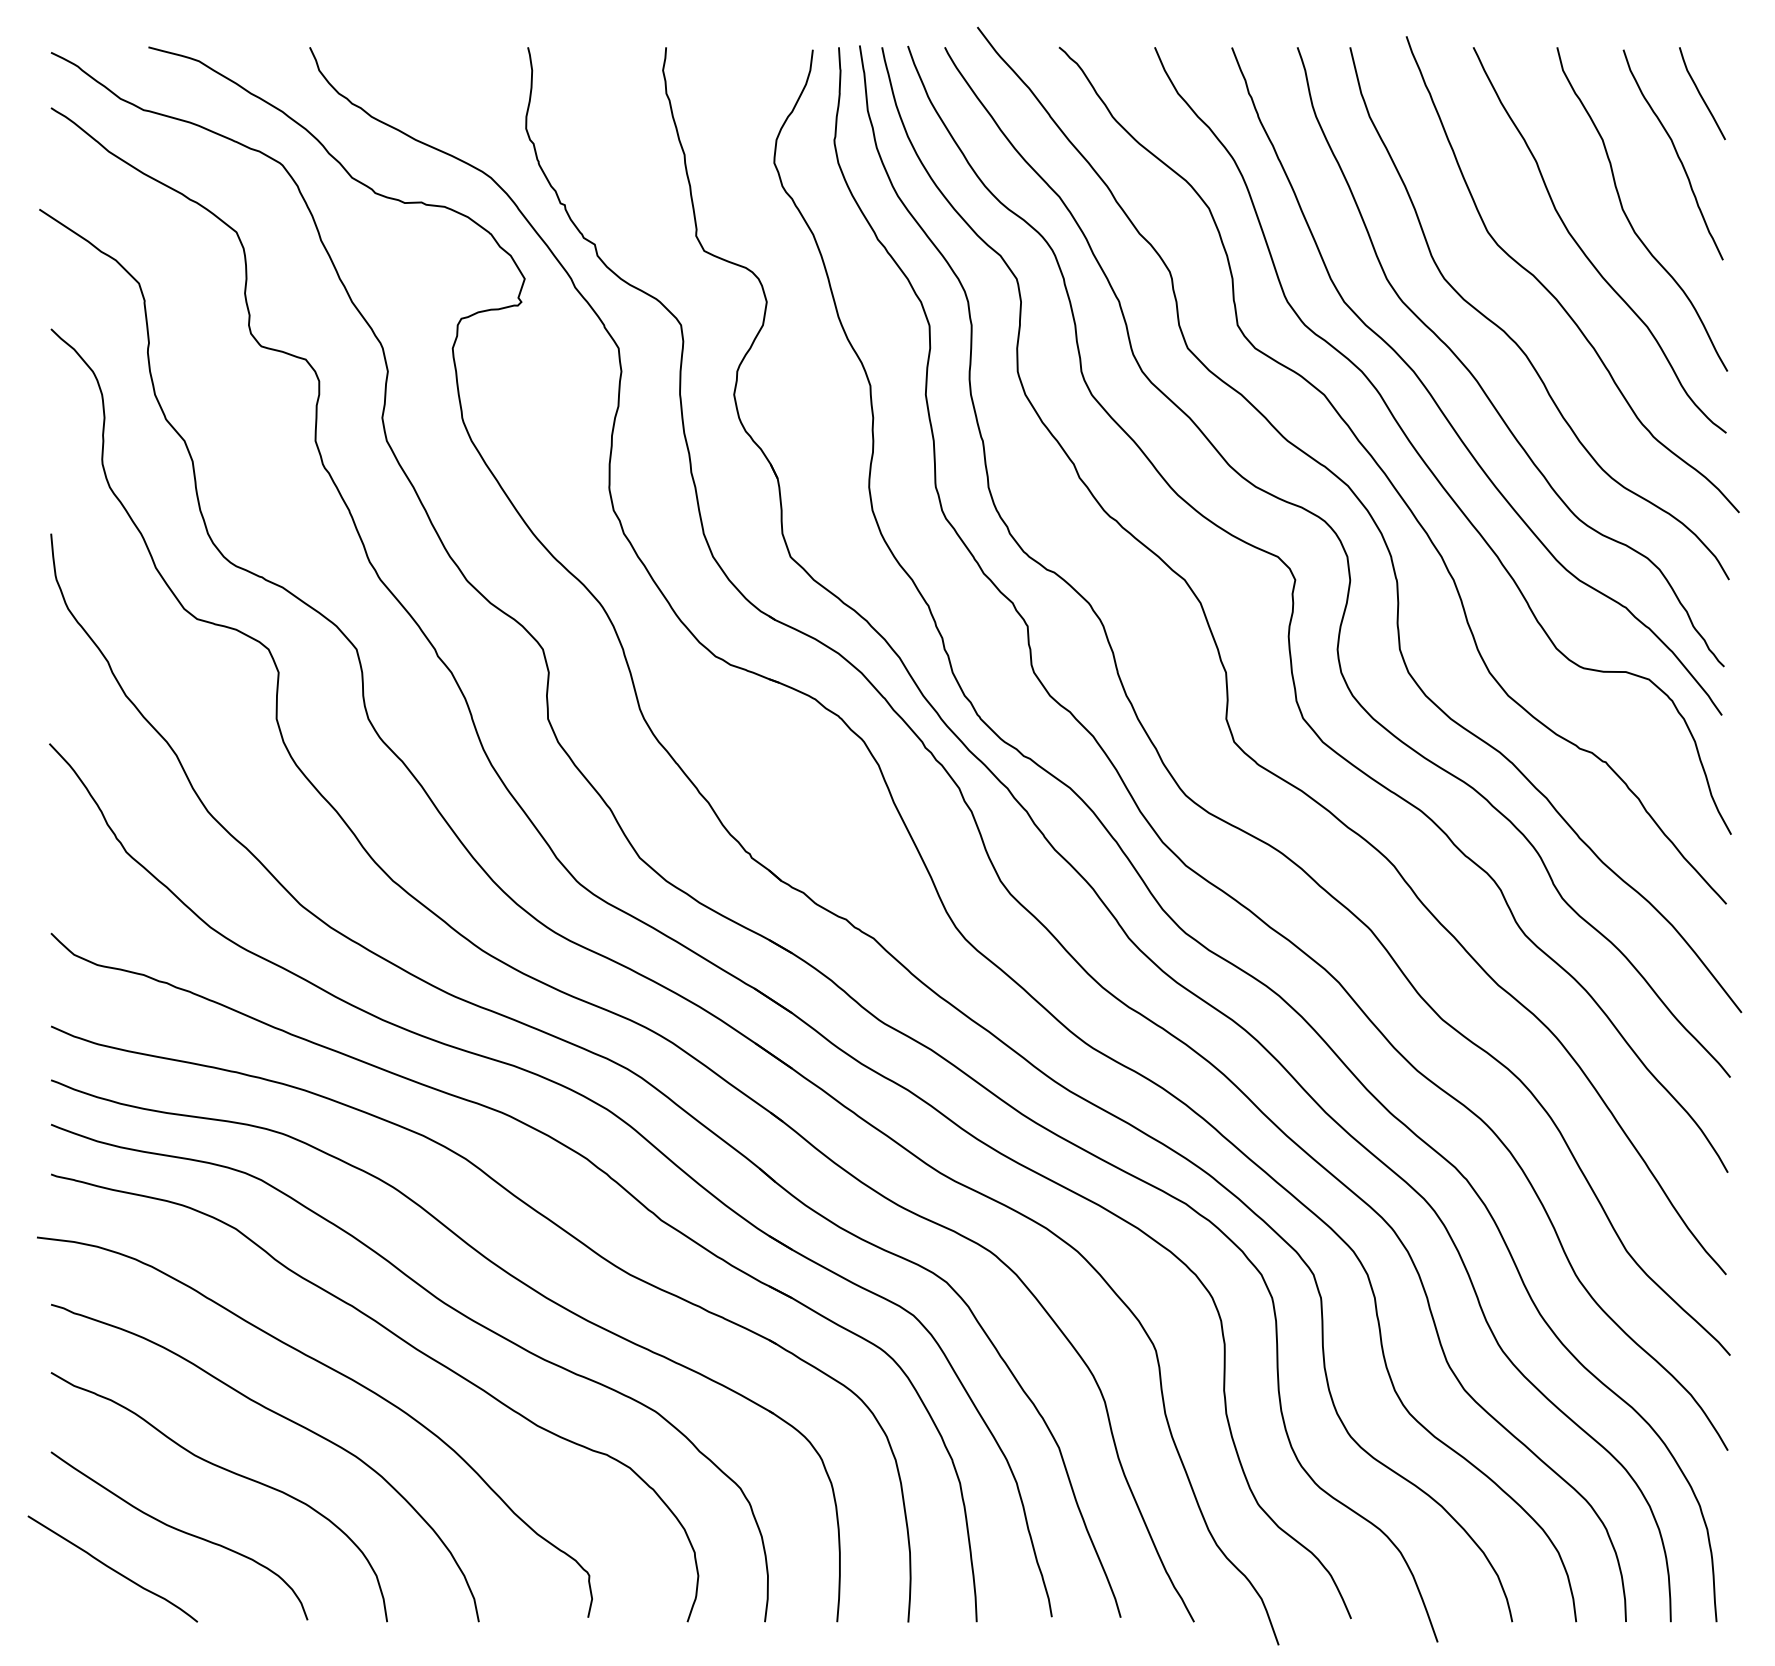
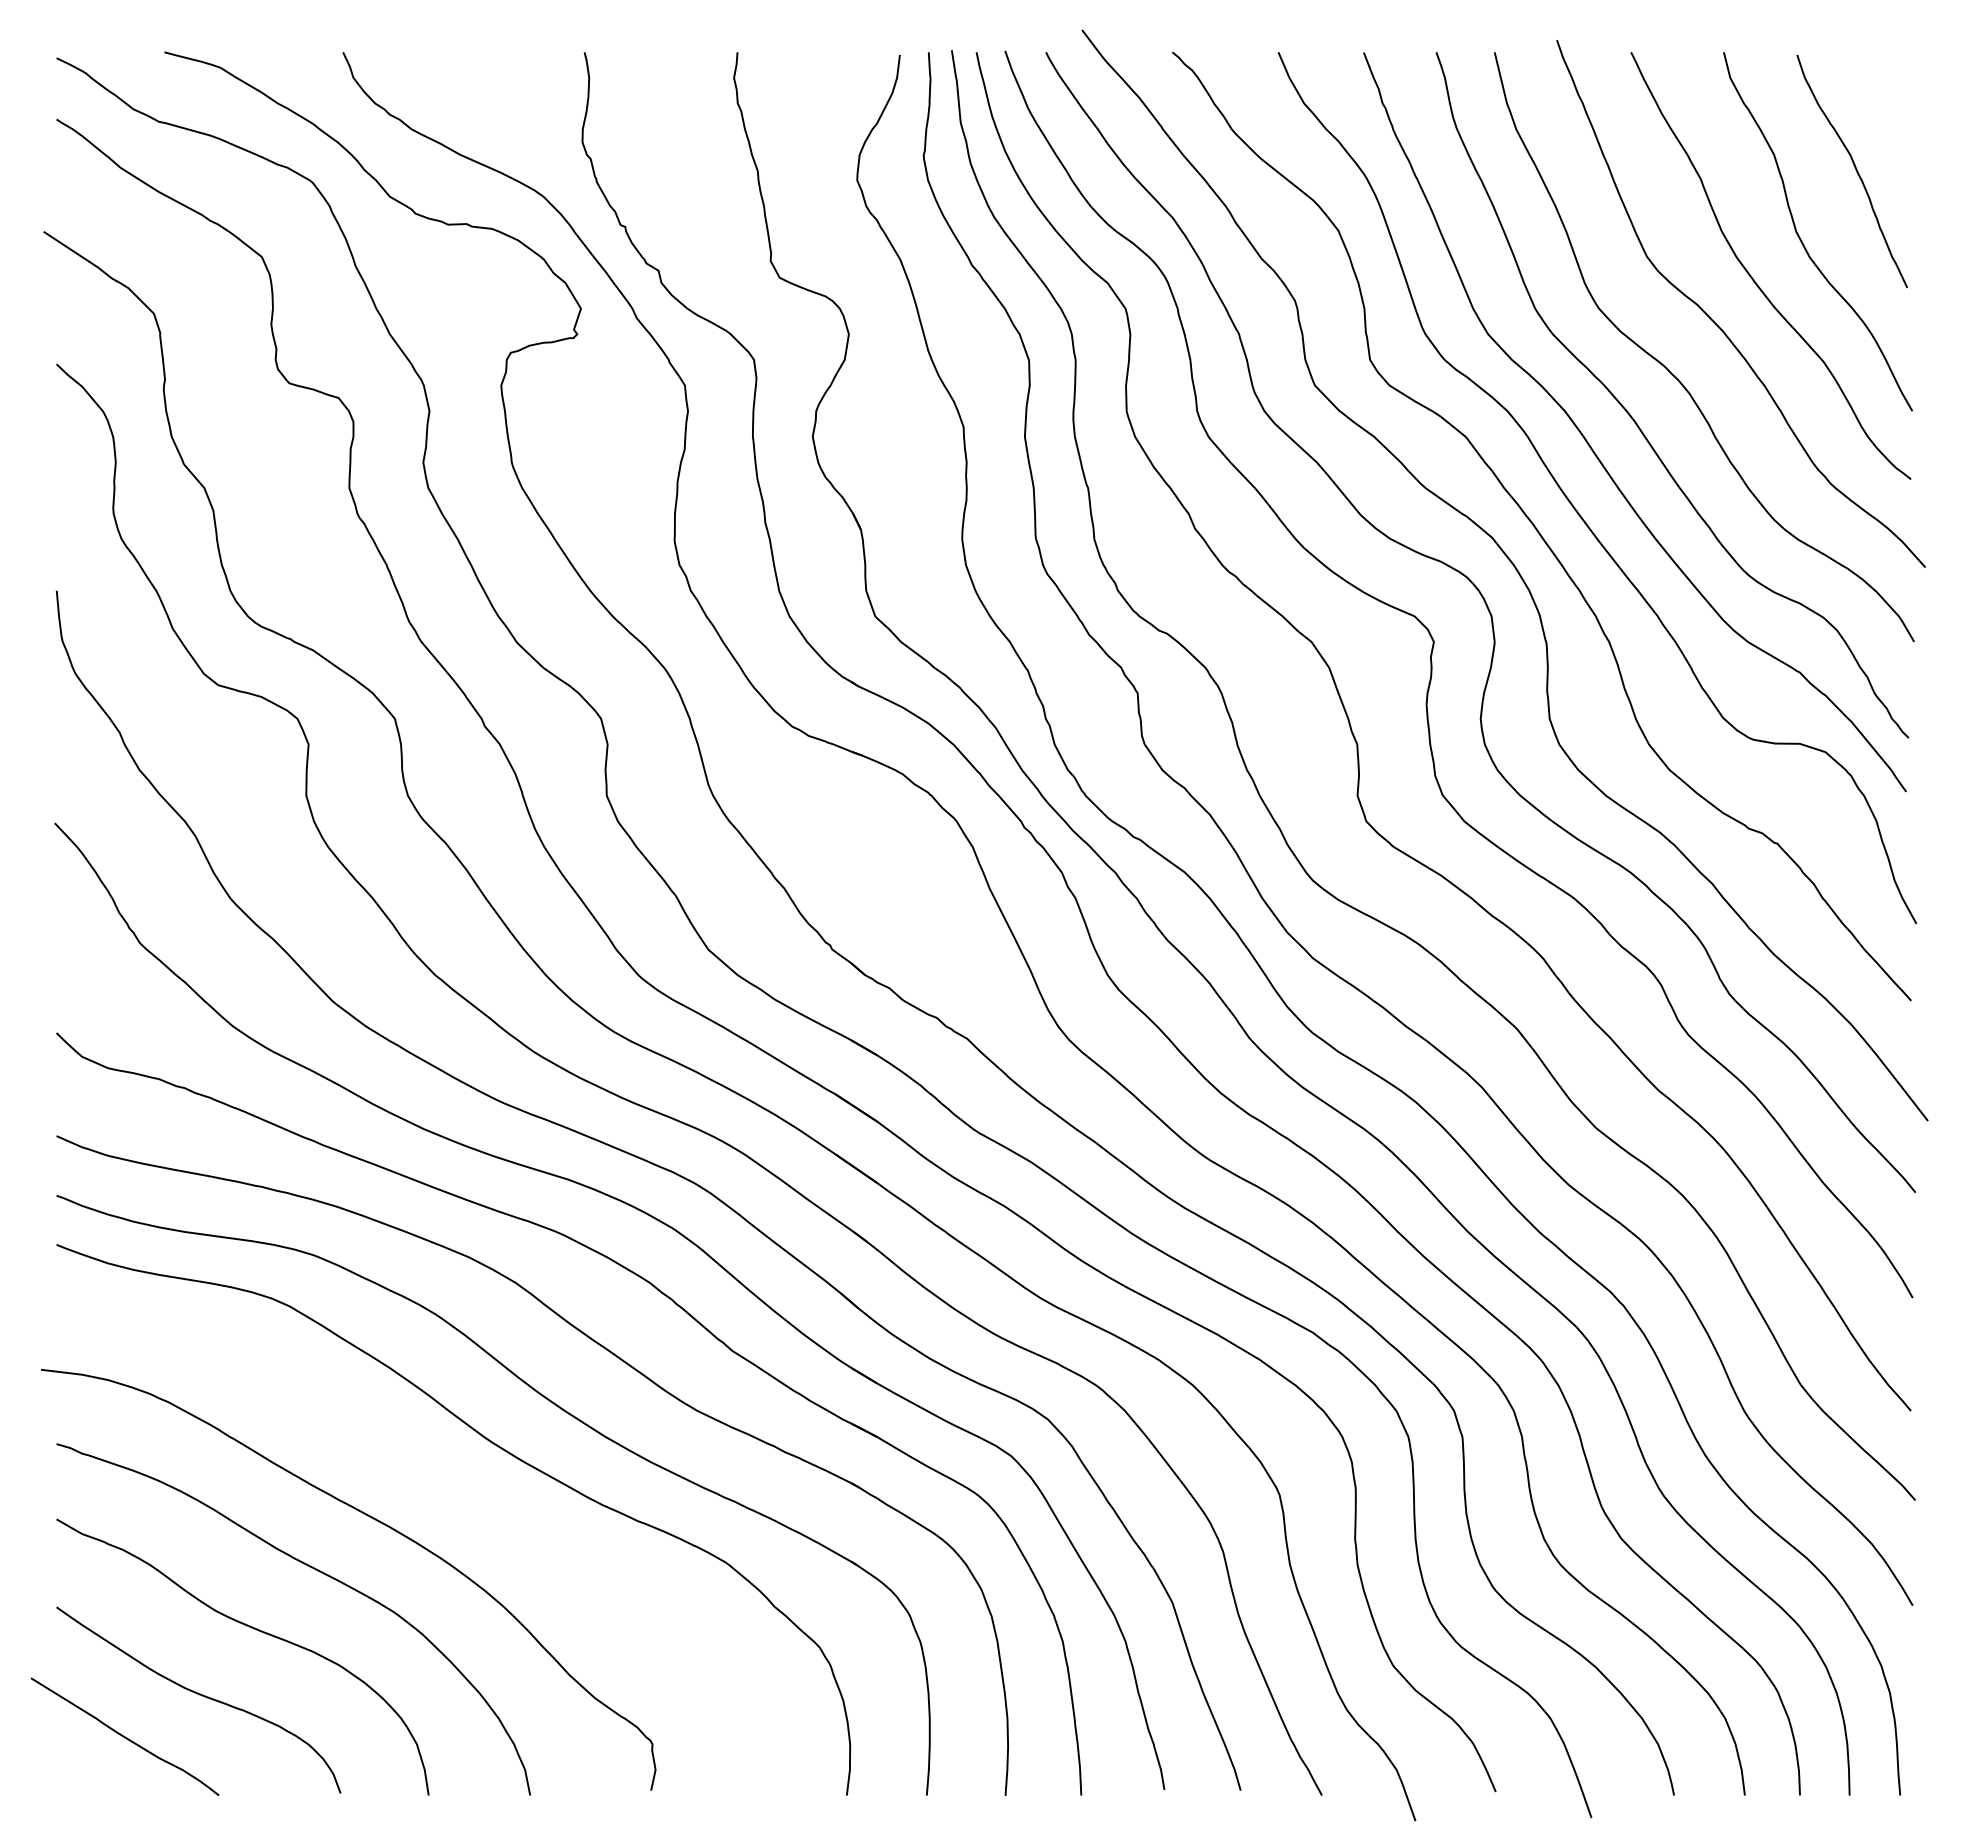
curve: (1701, 94) -> (1883, 104), removed
curve: (409, 1345) -> (453, 1489), removed

